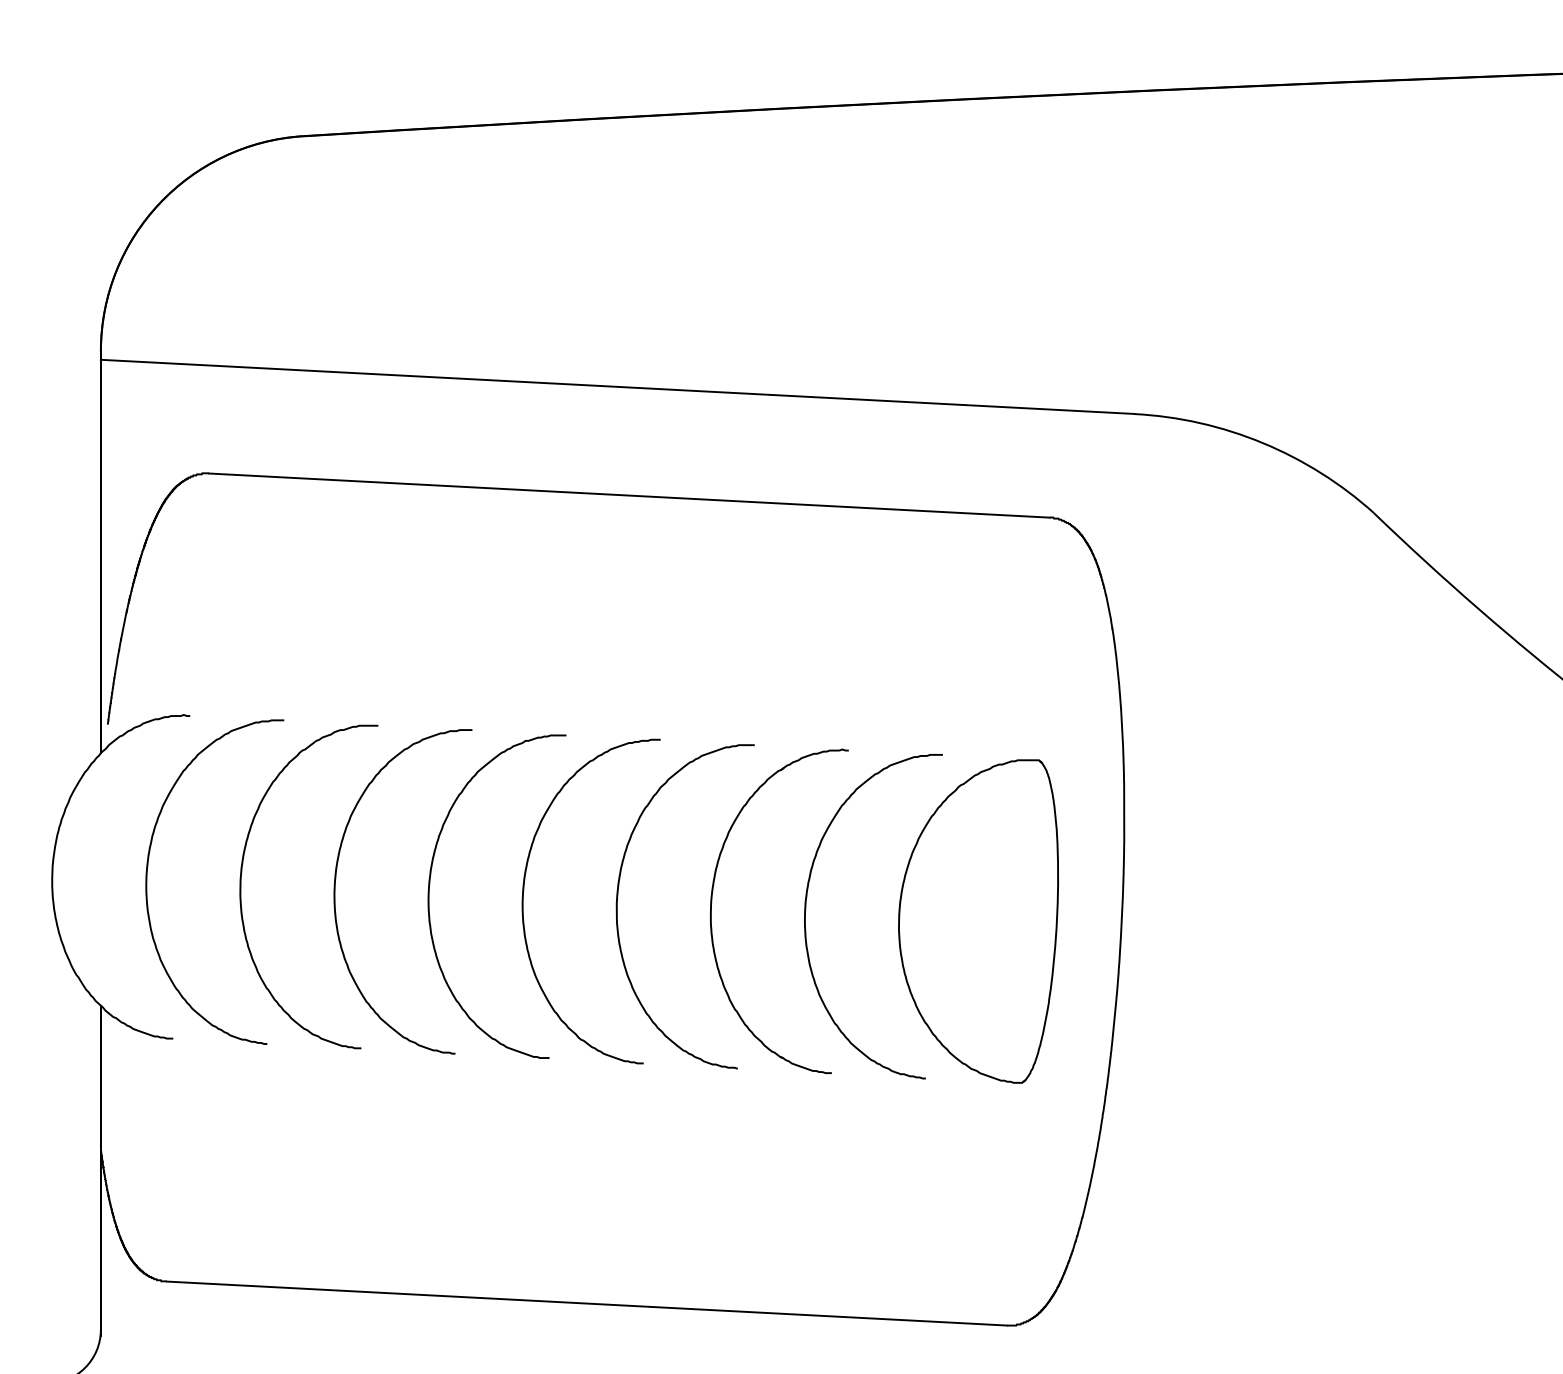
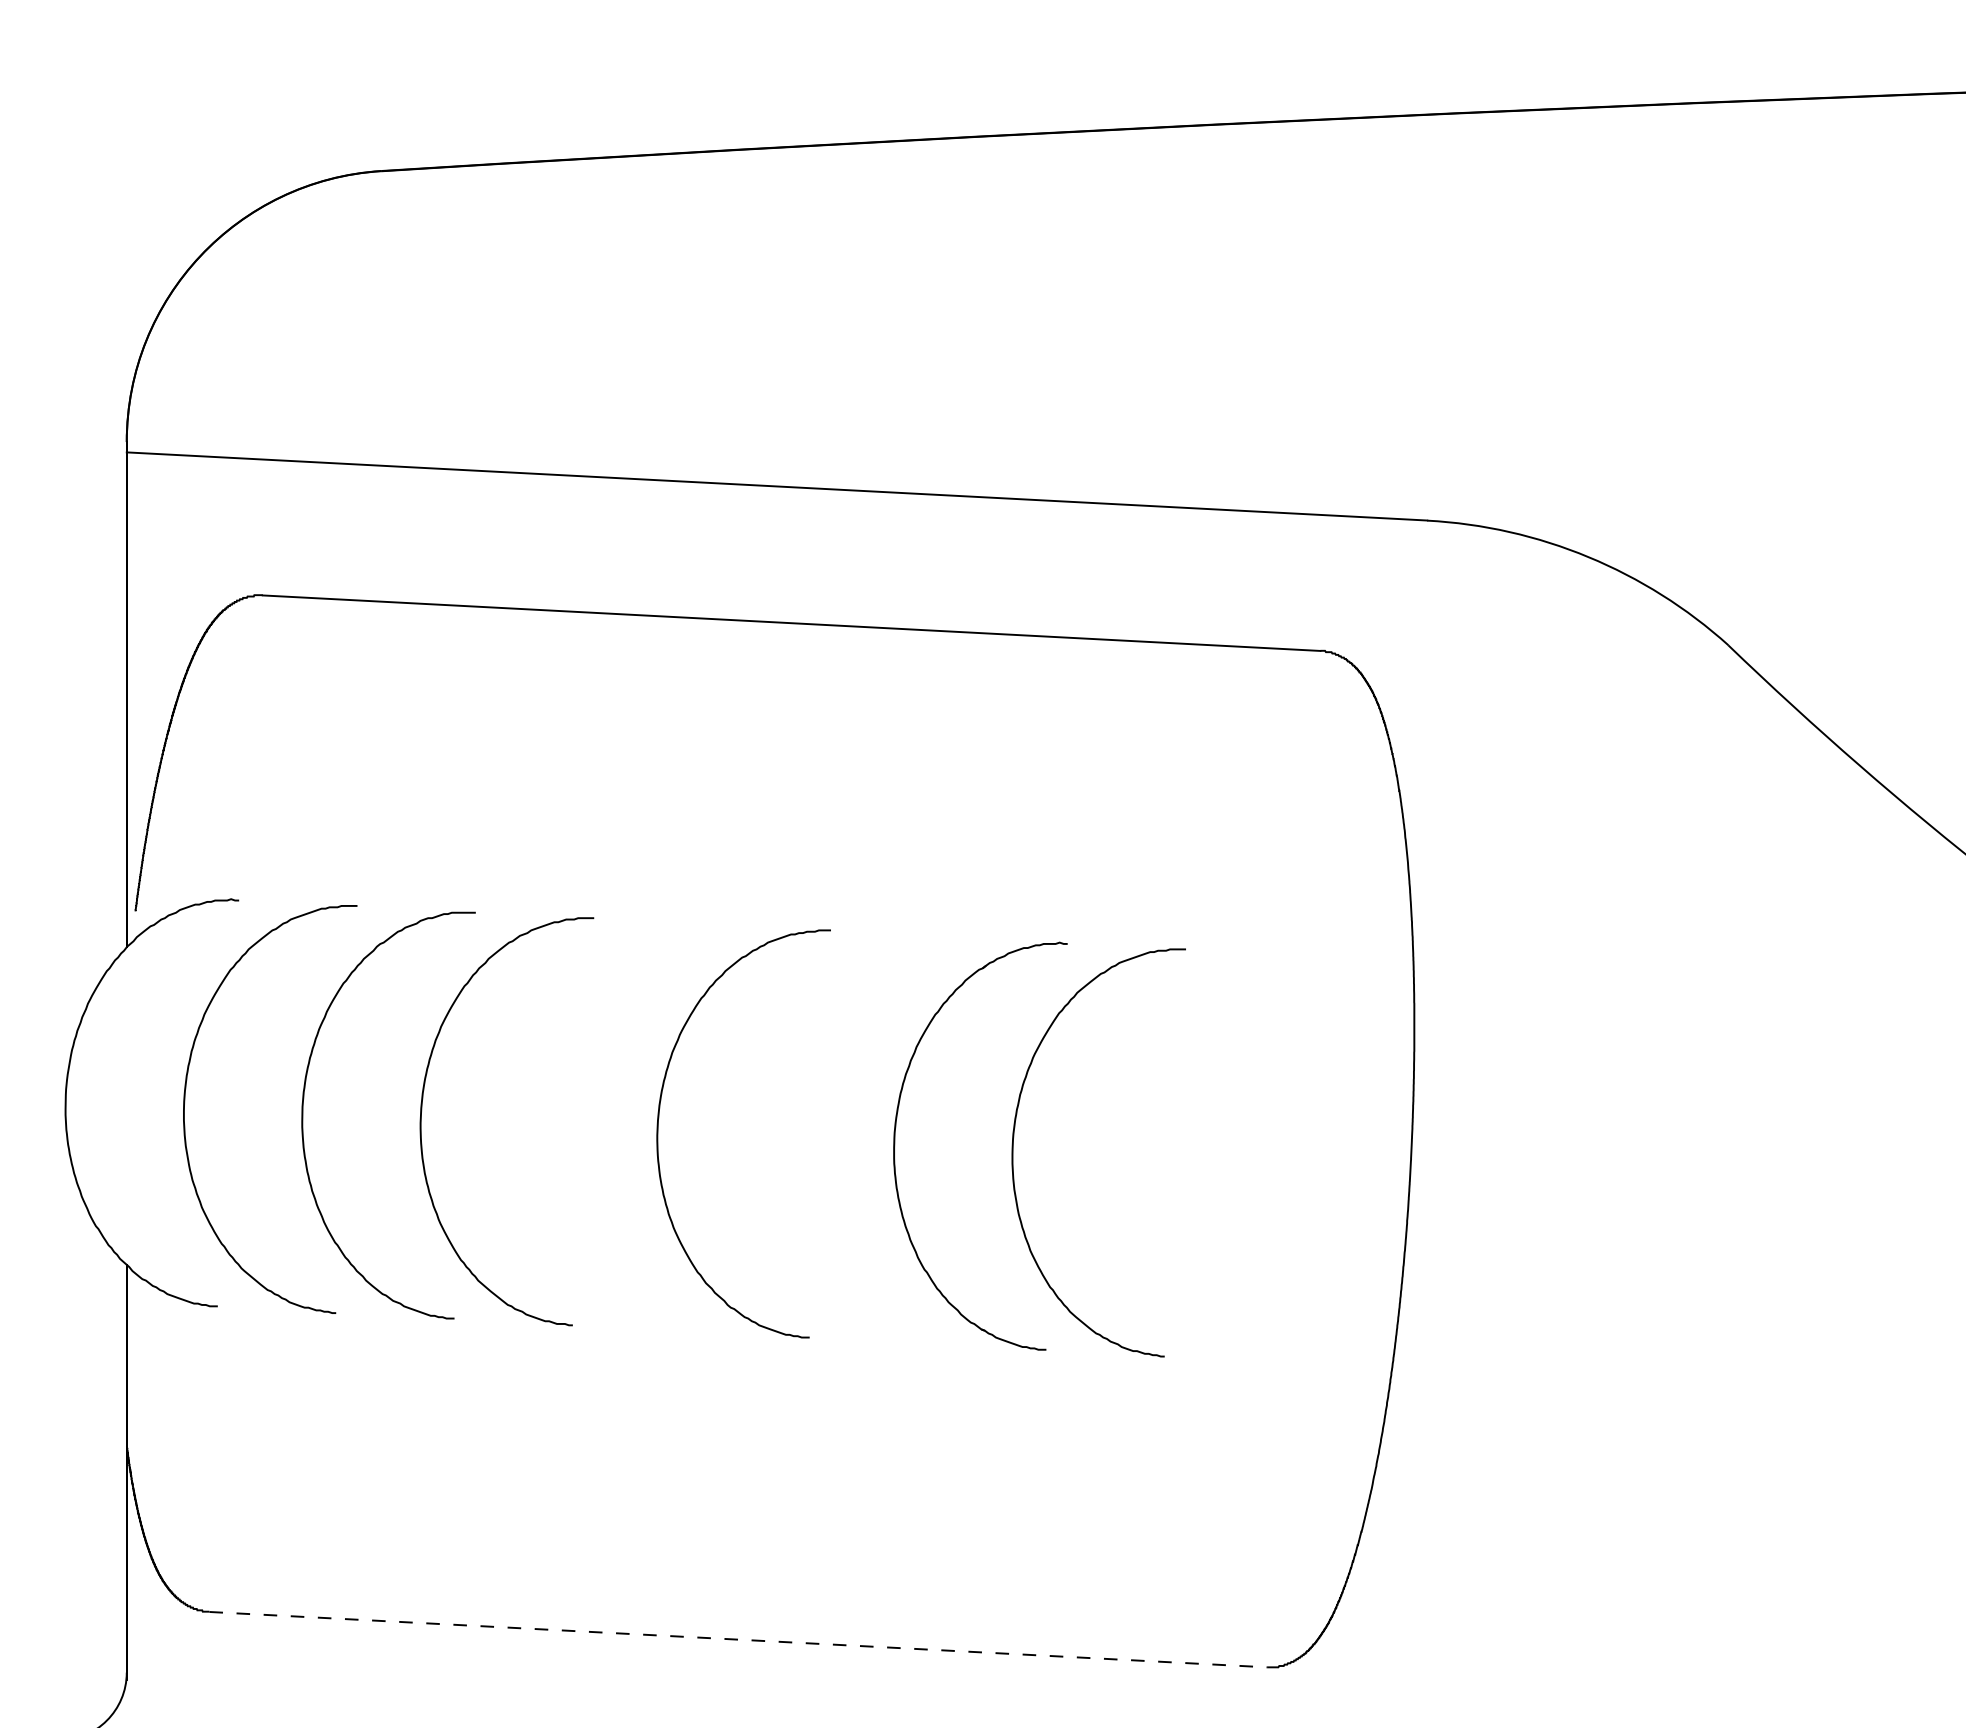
curve: (429, 892) -> (540, 1122), removed
curve: (618, 898) -> (777, 1129), removed
part: (978, 921) -> (1230, 1158), removed
line: (587, 1303) -> (738, 1639), solid -> dashed

